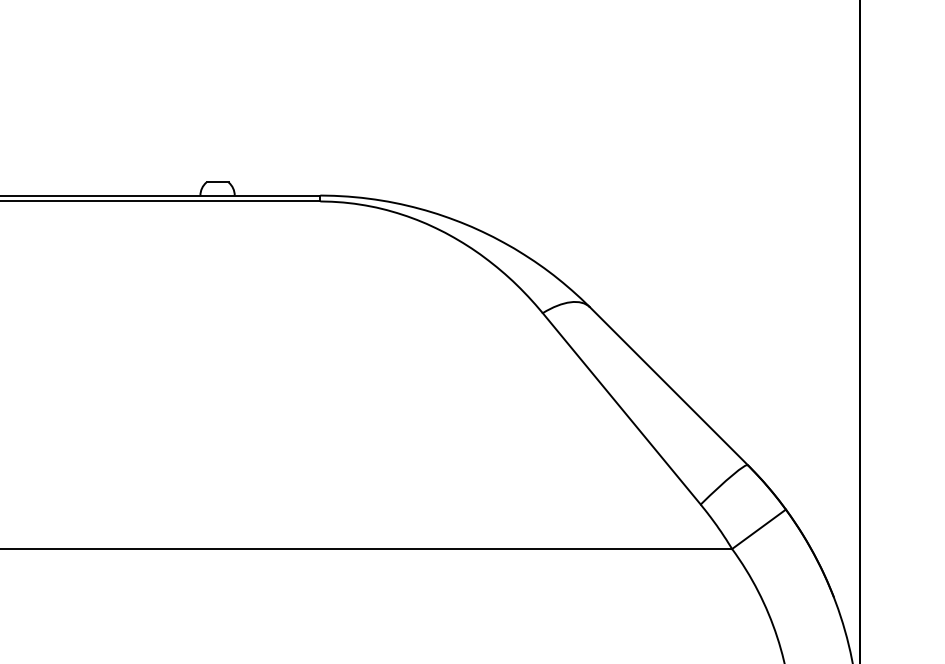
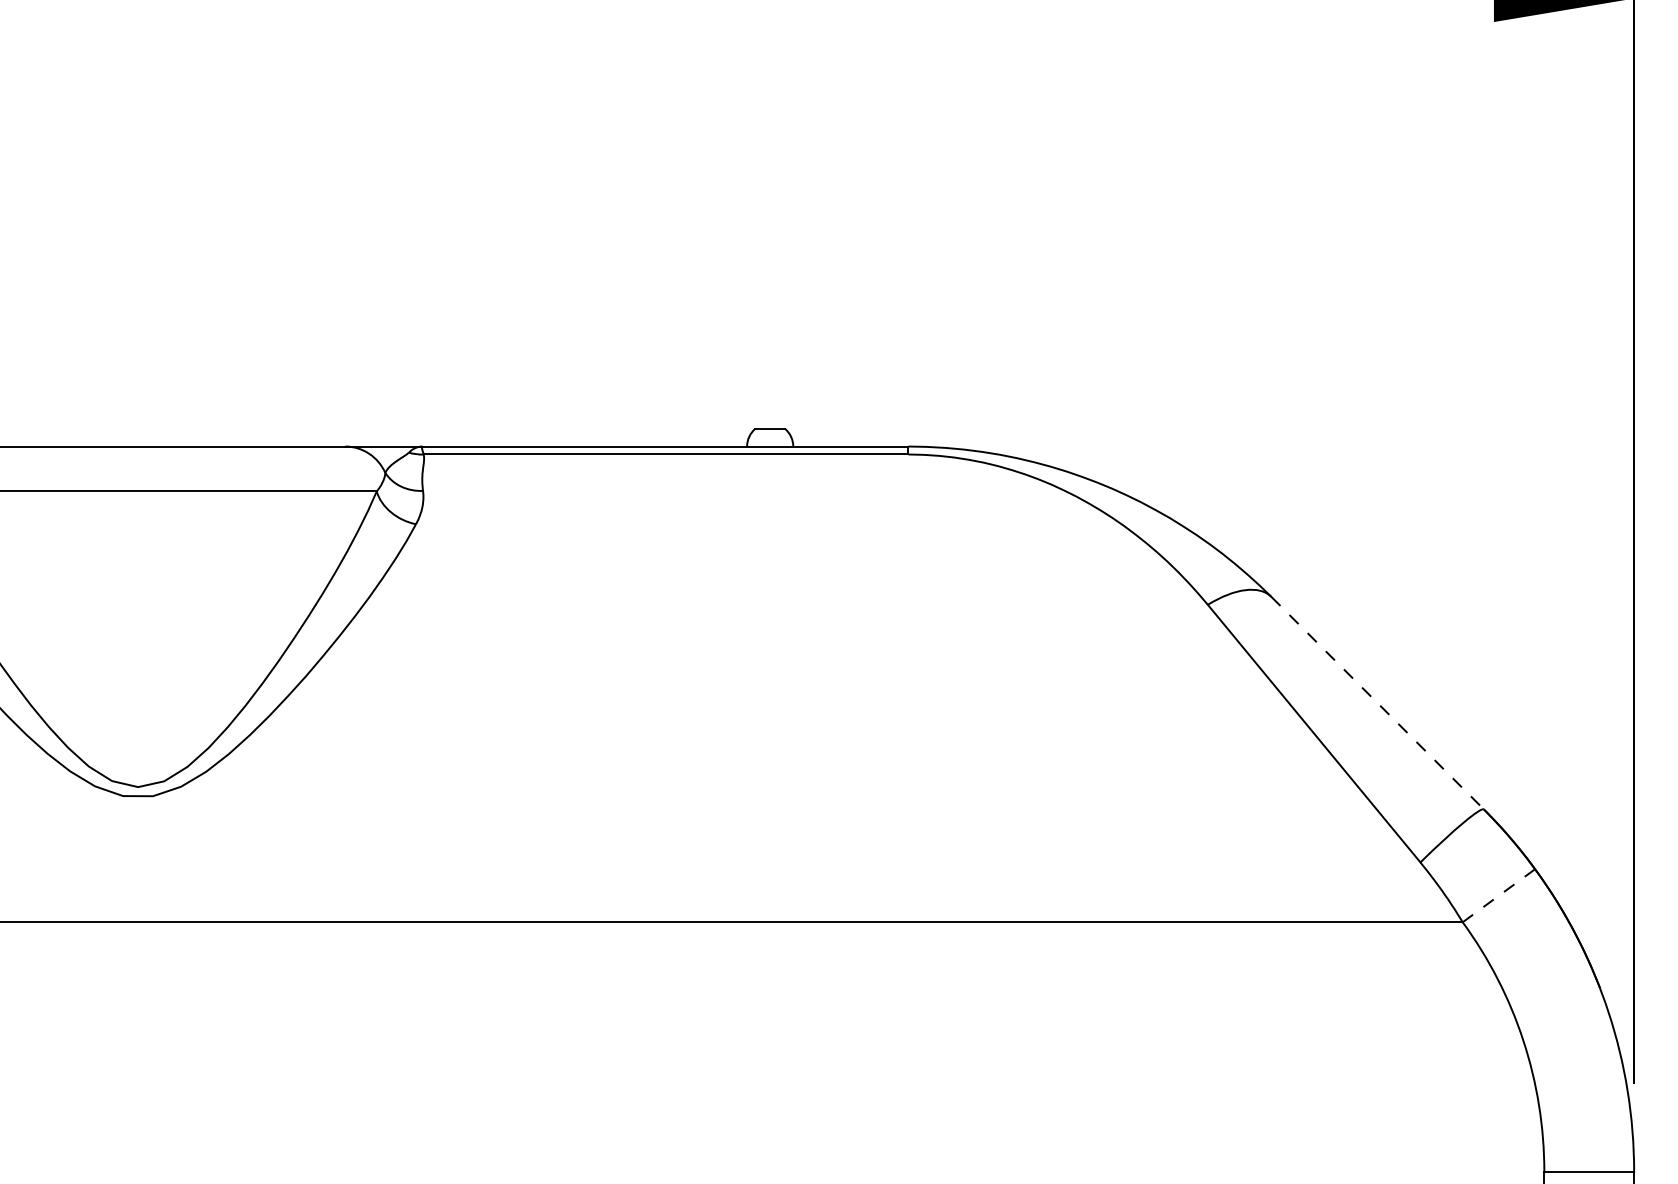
line: (669, 386) -> (1378, 703), solid -> dashed
line: (758, 529) -> (1498, 895), solid -> dashed

